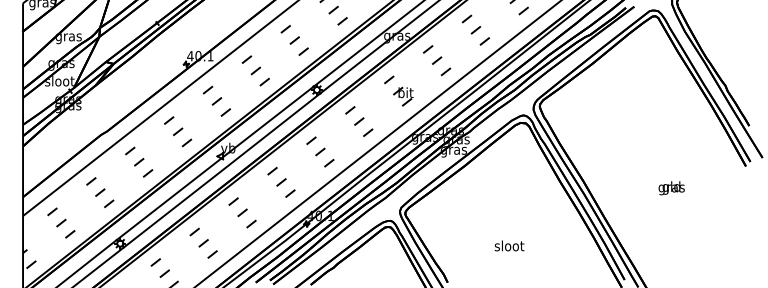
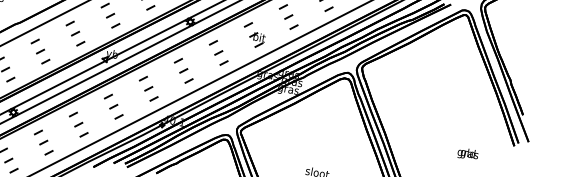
text: (671, 188) -> (467, 154), moved

